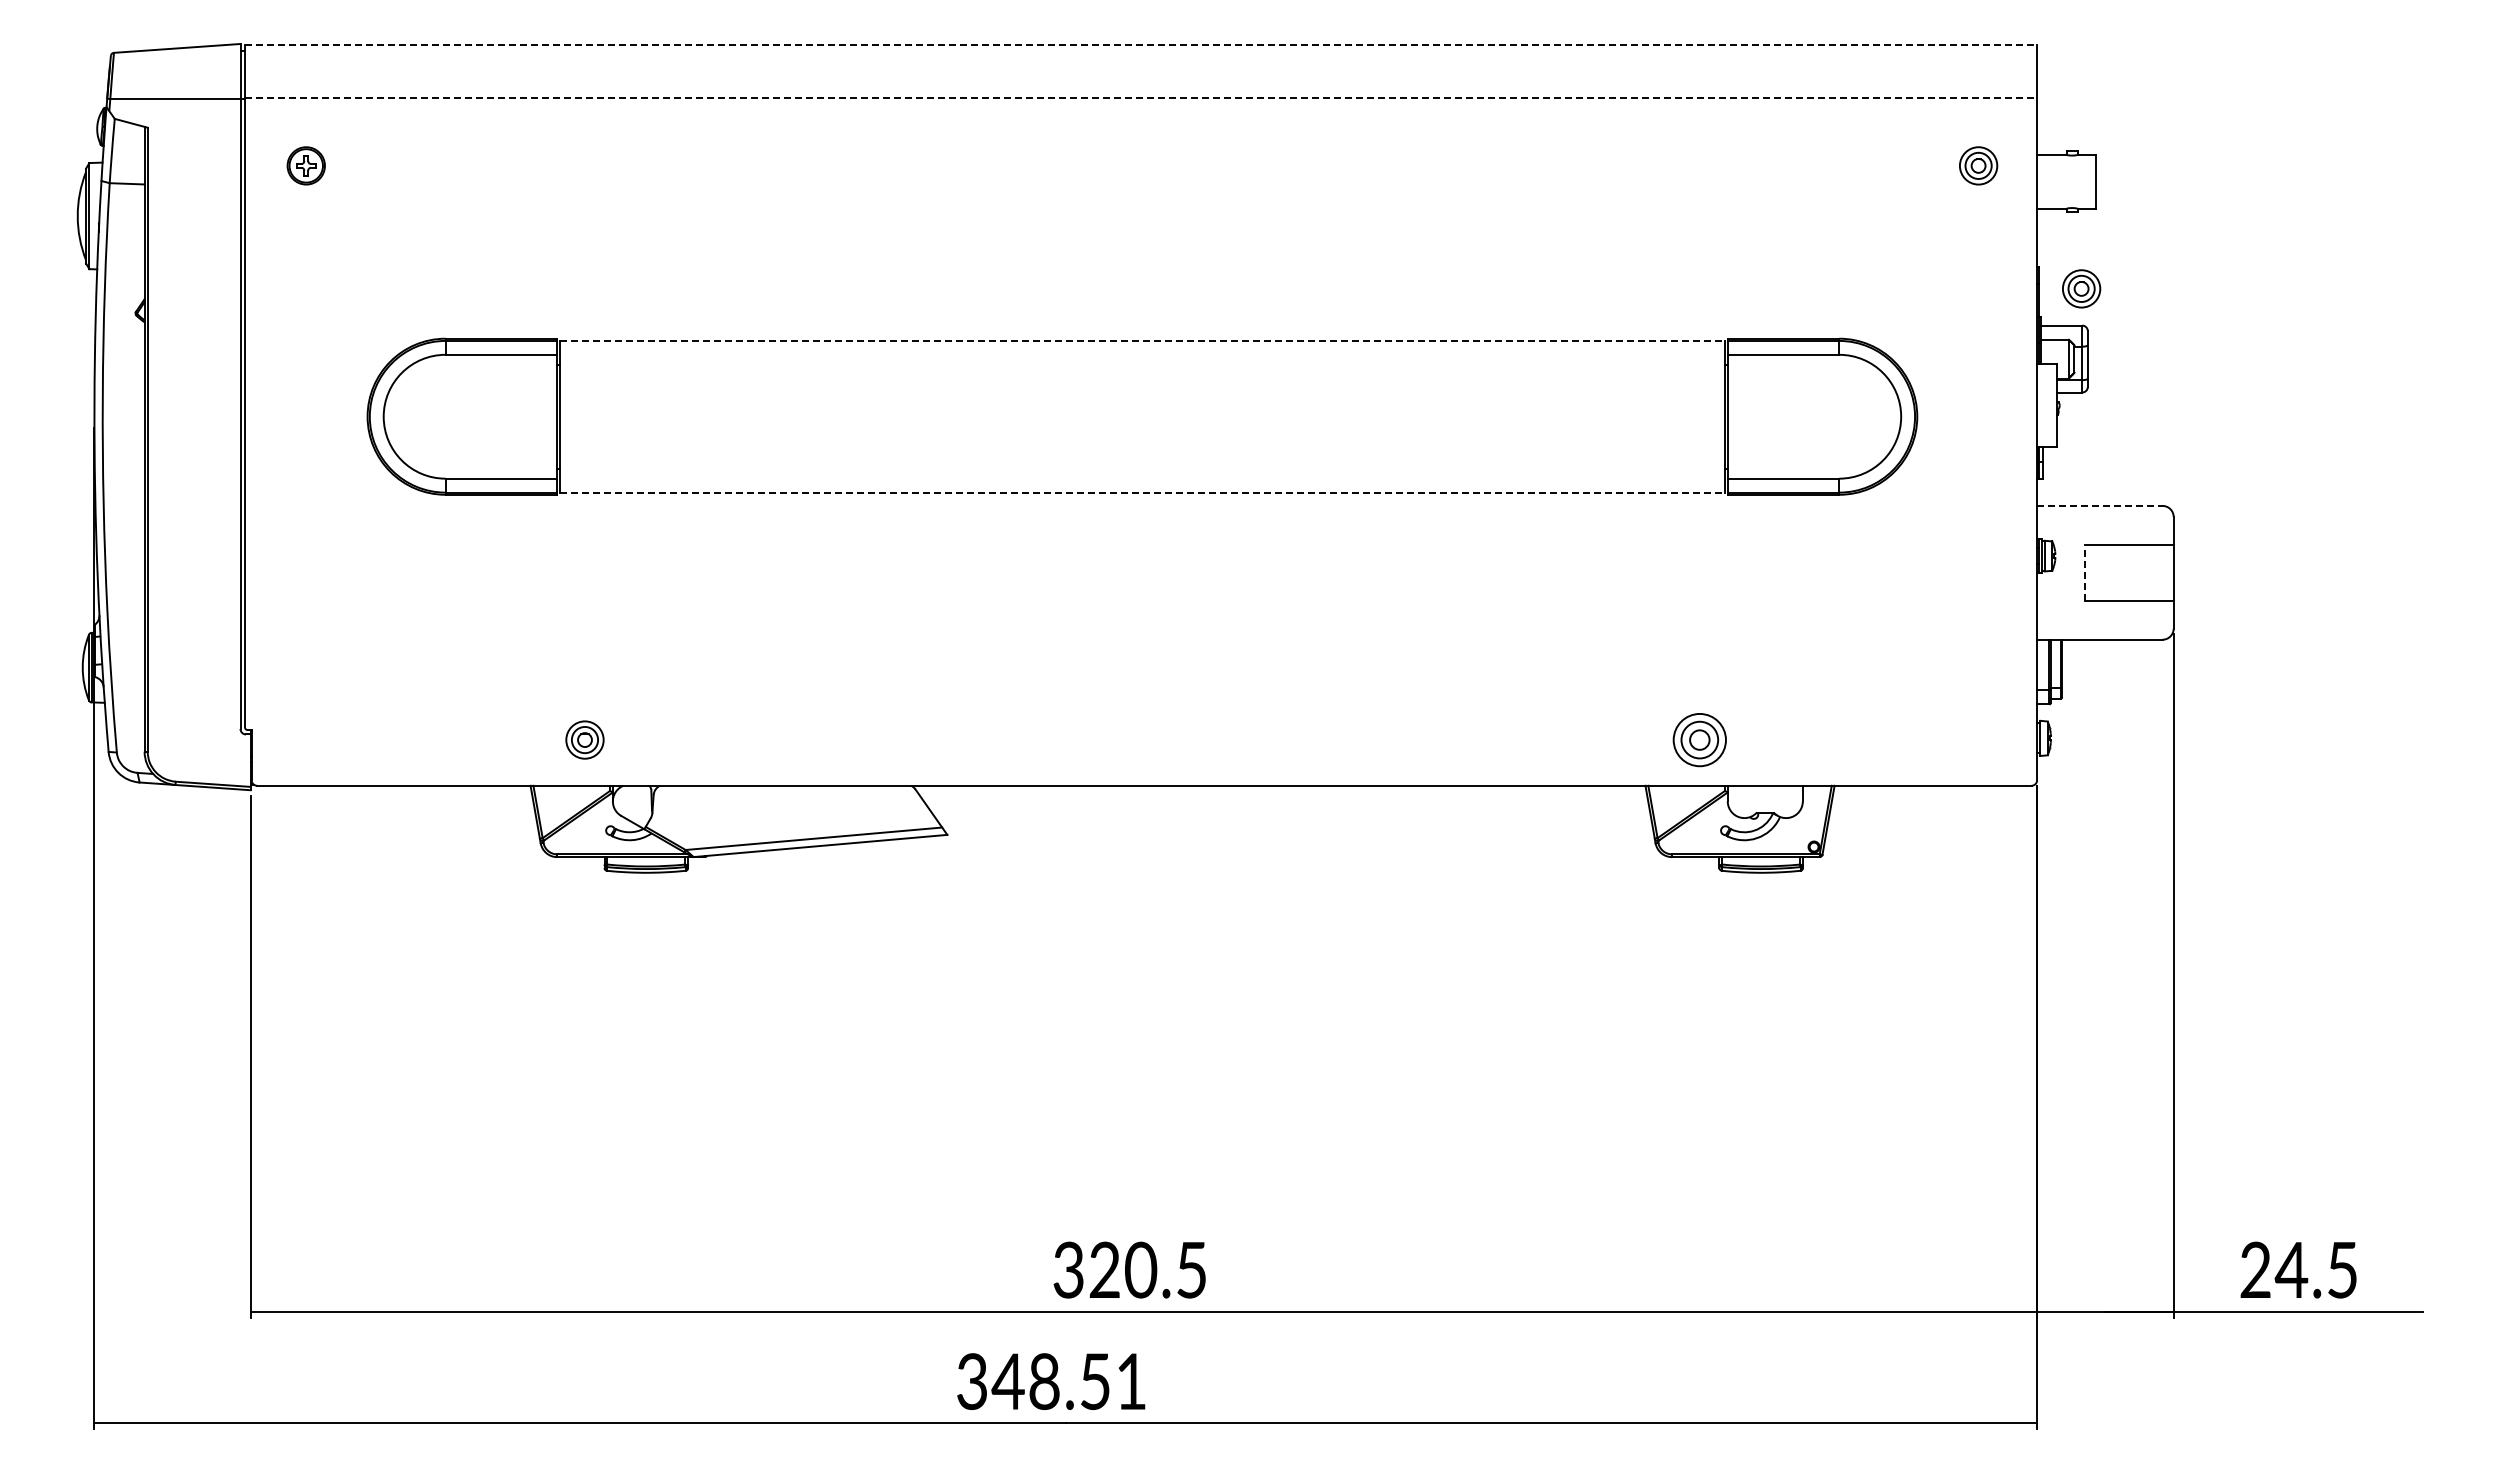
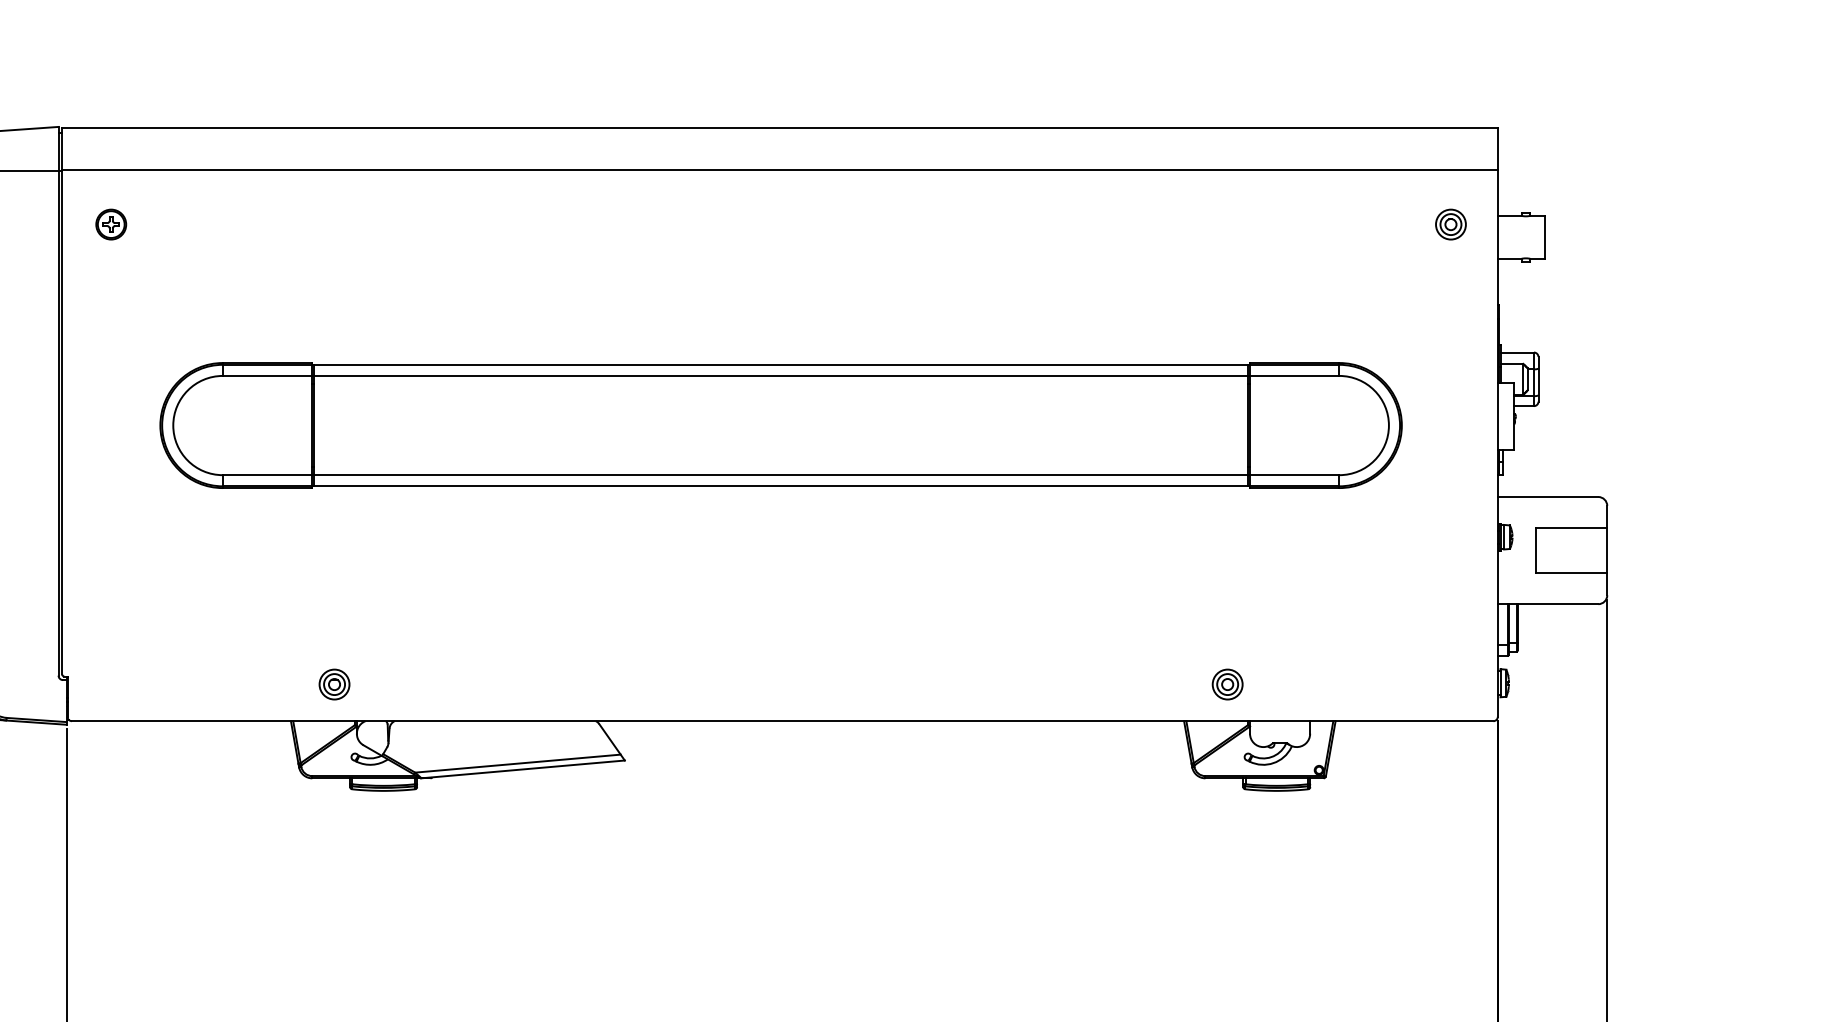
line: (1141, 44) -> (780, 127), dashed -> solid
line: (1141, 97) -> (780, 169), dashed -> solid
part: (2081, 288) -> (1533, 322), removed
line: (1142, 340) -> (781, 364), dashed -> solid
line: (1141, 354) -> (780, 375), added
line: (1141, 478) -> (780, 475), added
line: (1142, 492) -> (781, 486), dashed -> solid
line: (2099, 505) -> (1547, 496), dashed -> solid
line: (2084, 572) -> (1535, 550), dashed -> solid
part: (1699, 739) -> (1227, 684), size x0.71

